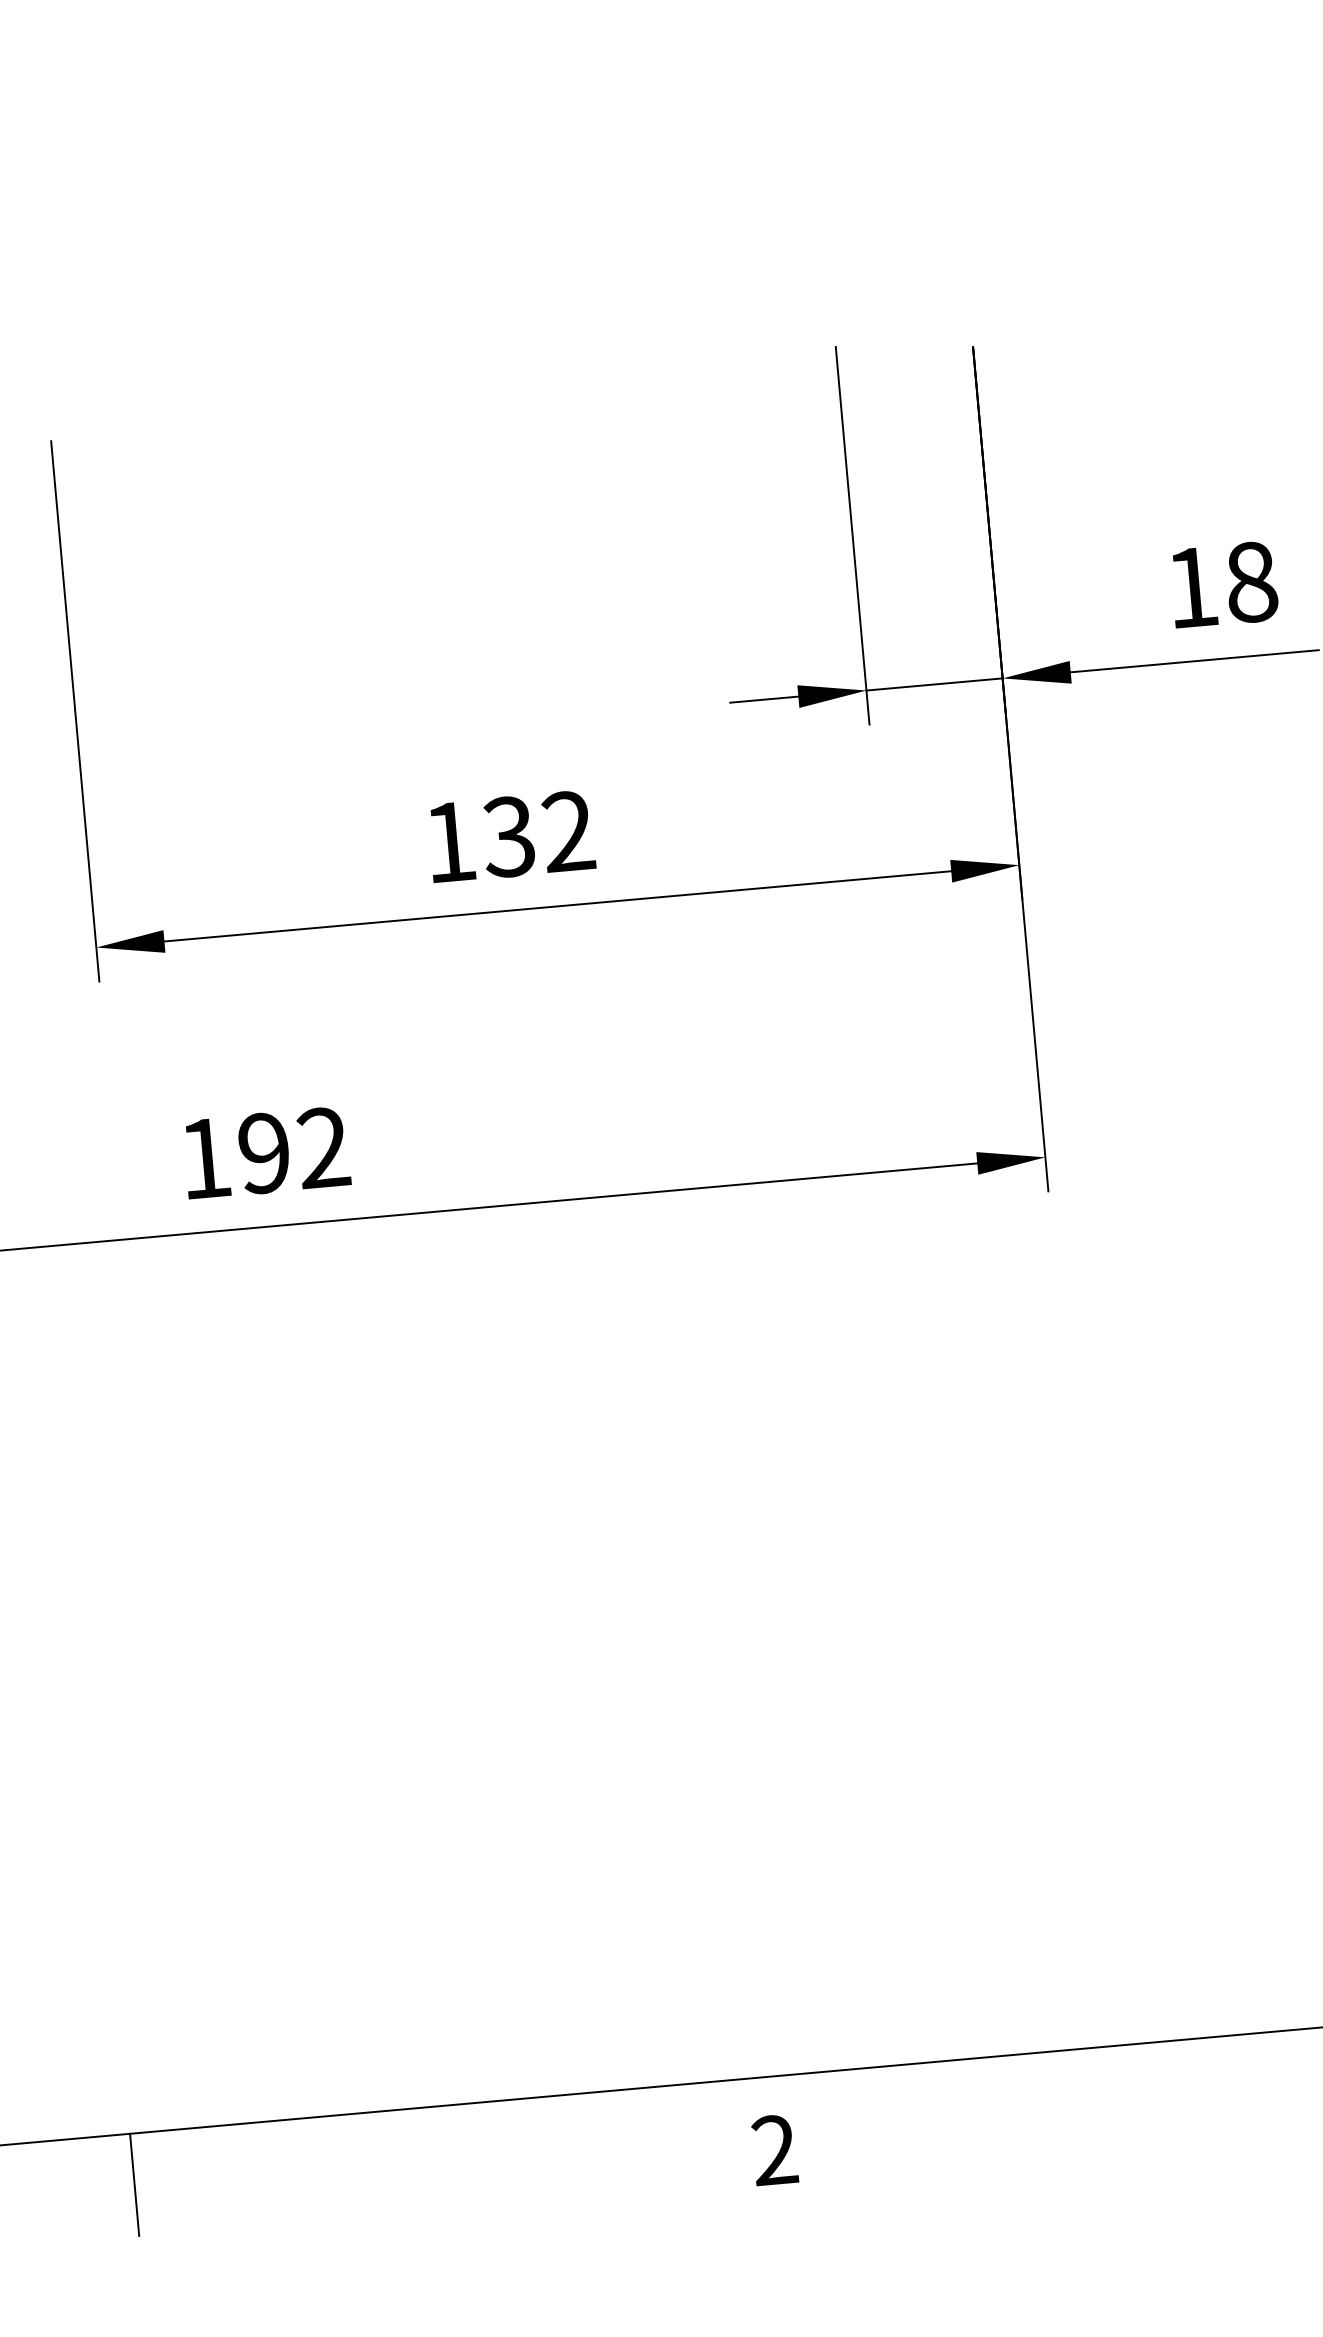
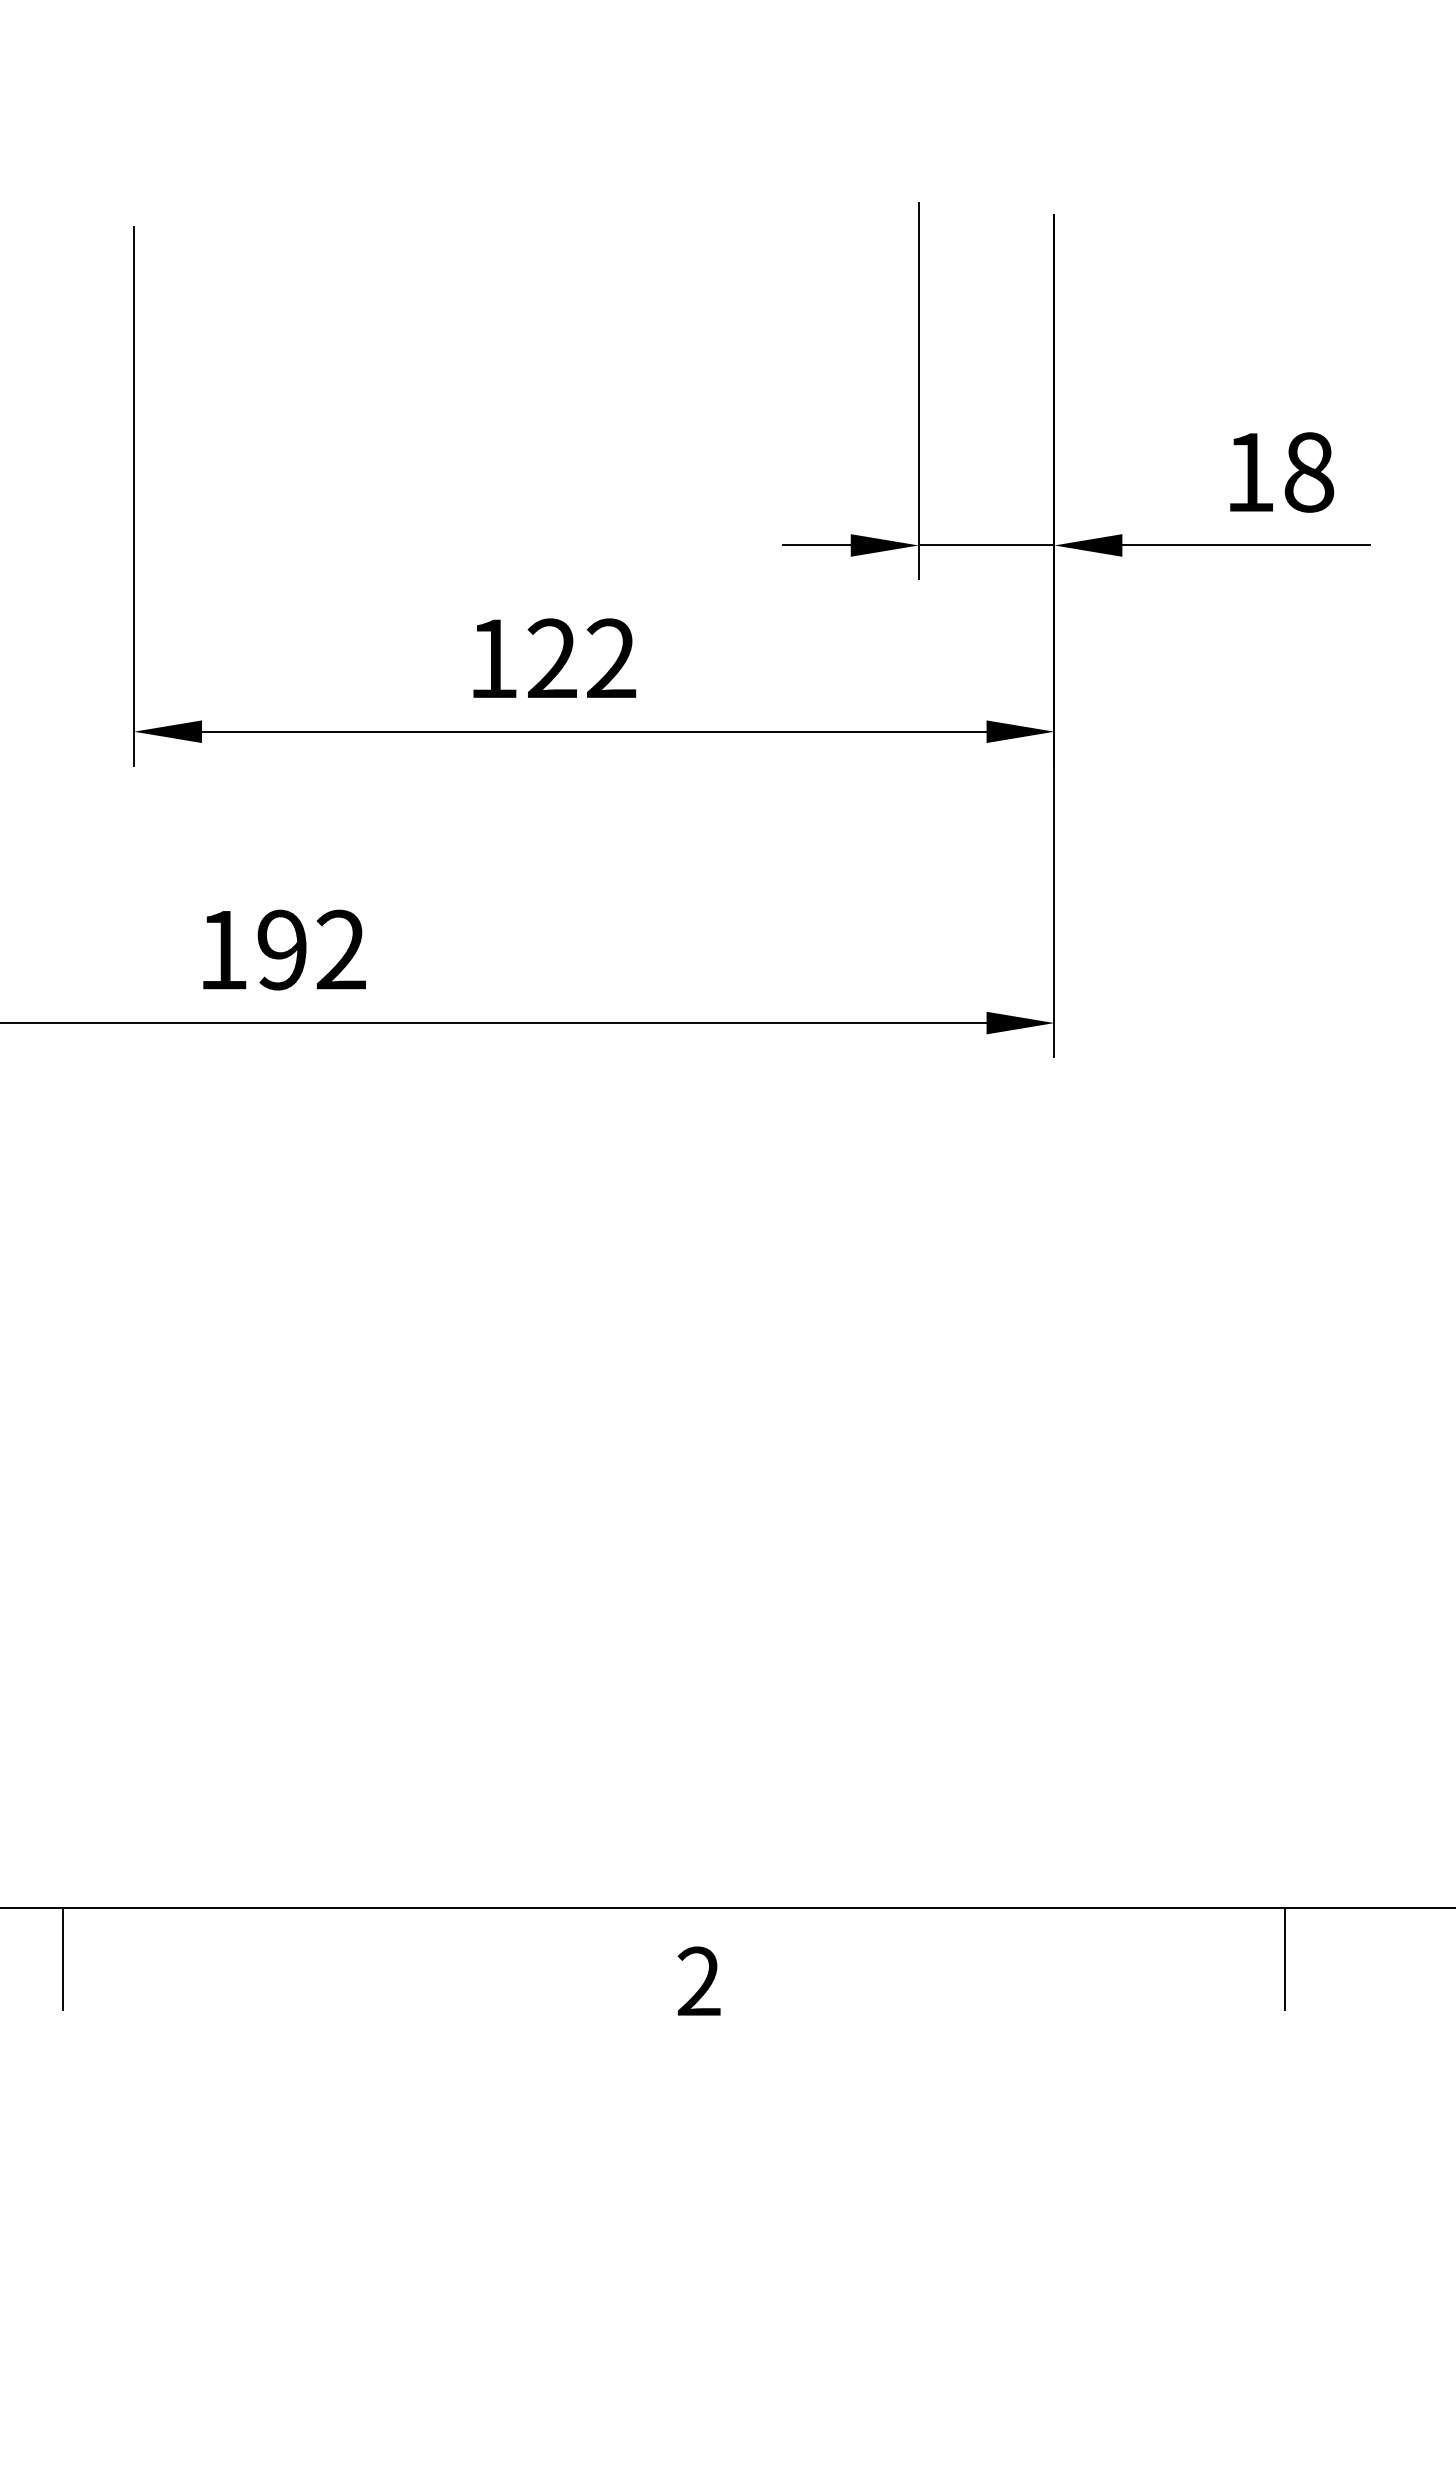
text: (508, 836) -> (551, 658), 132 -> 122

